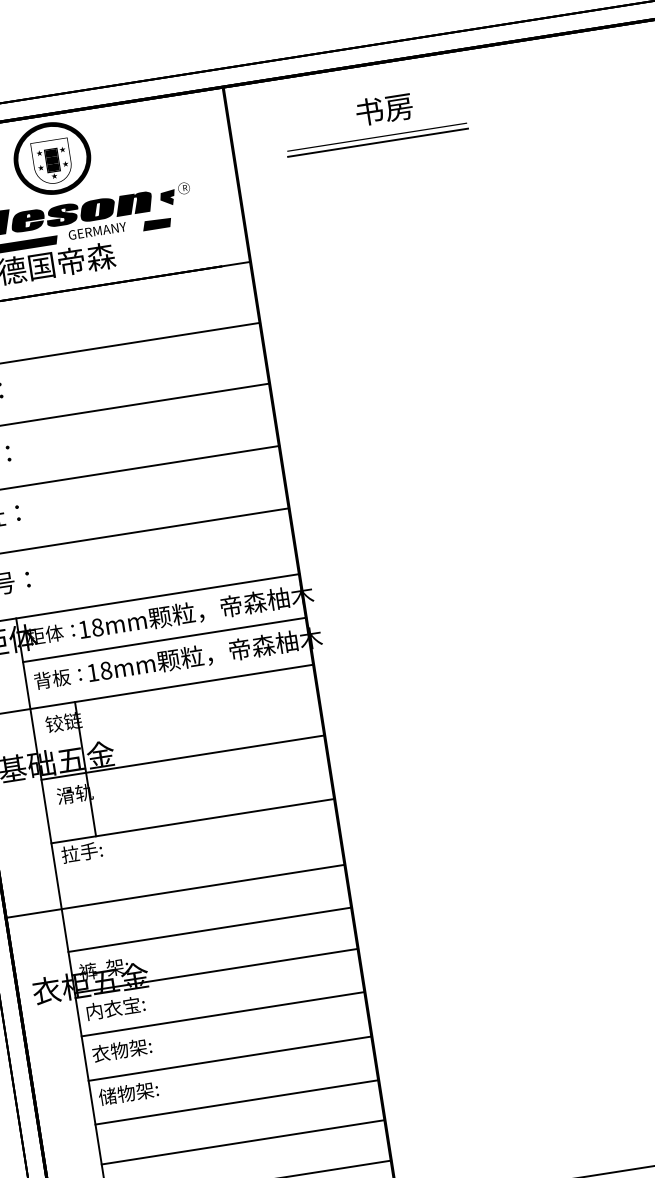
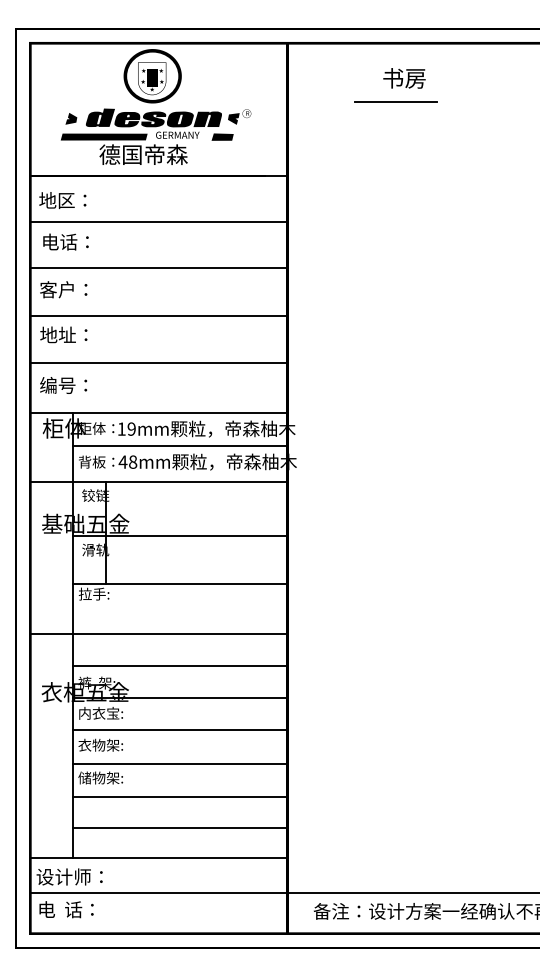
part: (377, 140) -> (395, 100), size x0.6
text: (97, 626) -> (131, 428), 18mm -> 19mm
text: (92, 672) -> (122, 461), 18mm -> 48mm

